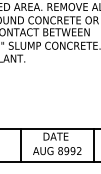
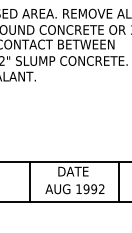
text: (60, 151) -> (78, 189), 8992 -> 1992

